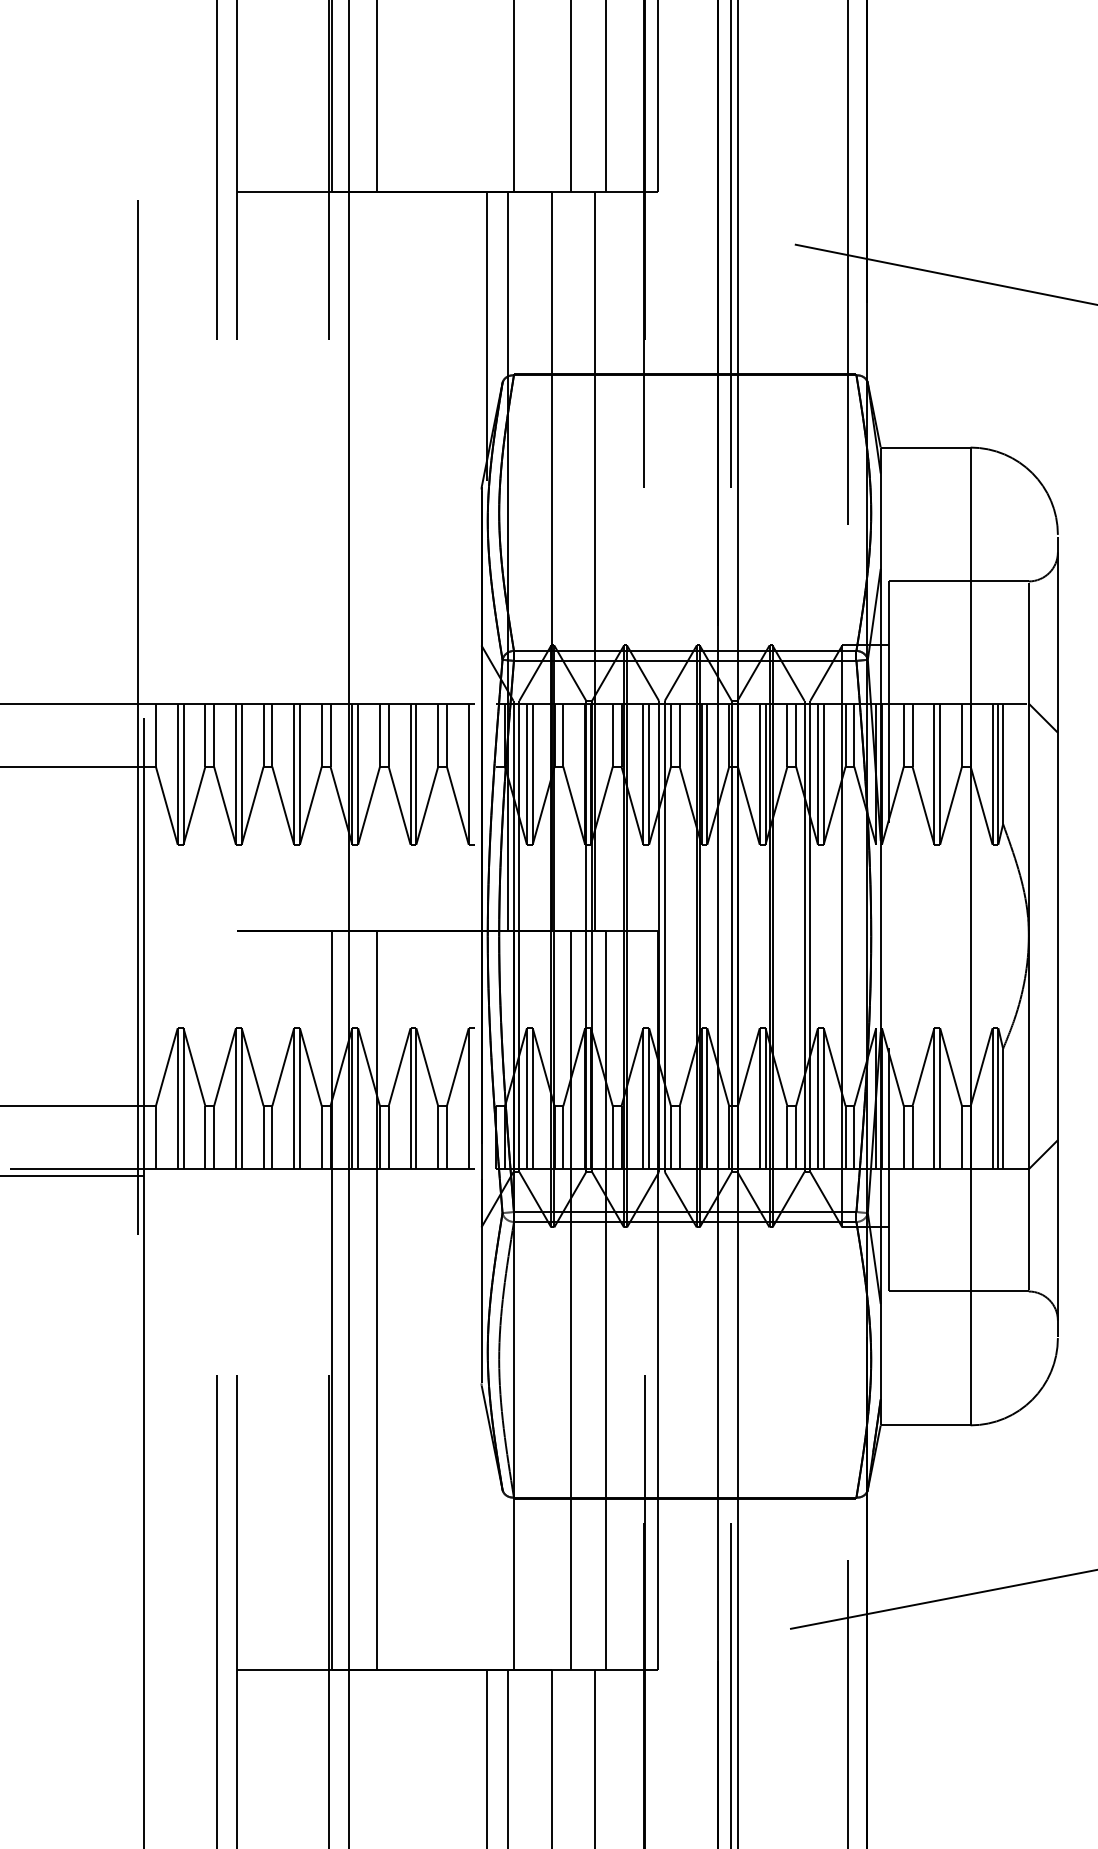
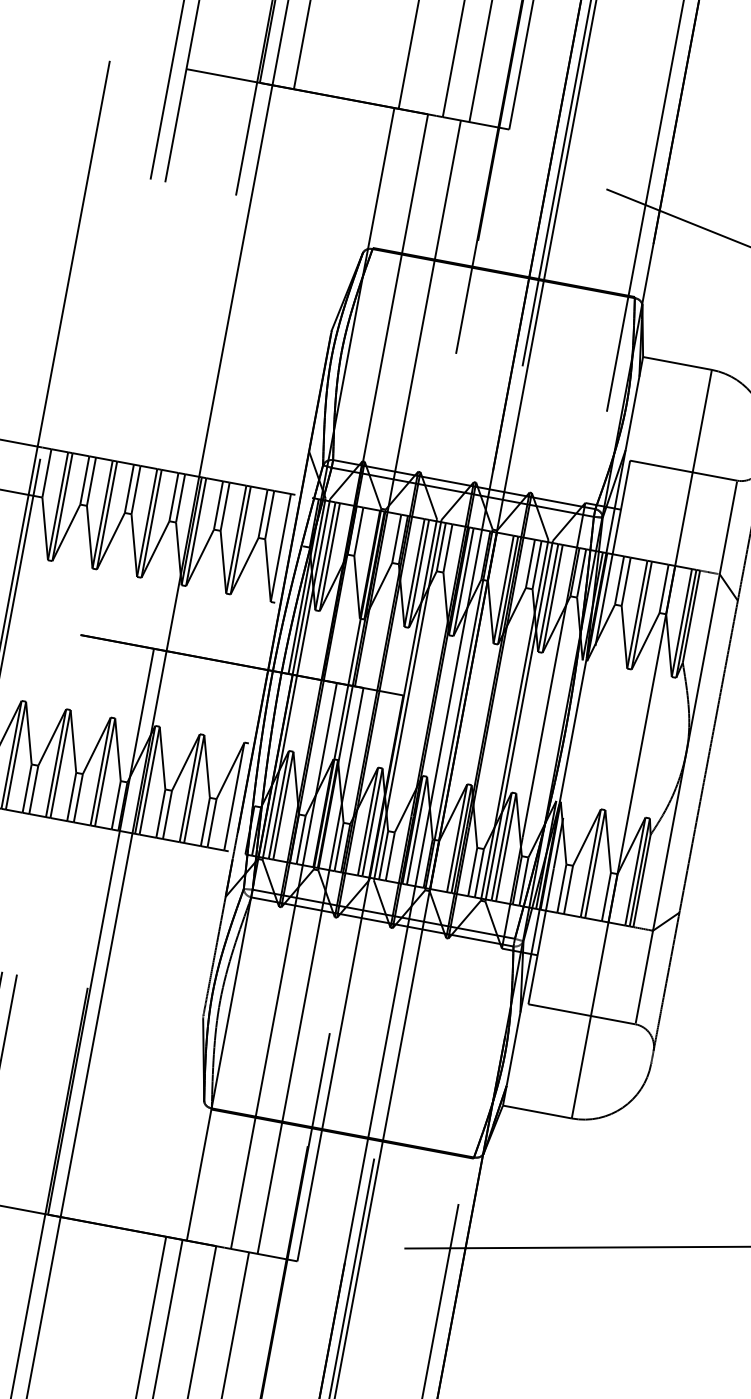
line: (486, 336) -> (357, 215), removed
line: (376, 1300) -> (134, 937), removed

